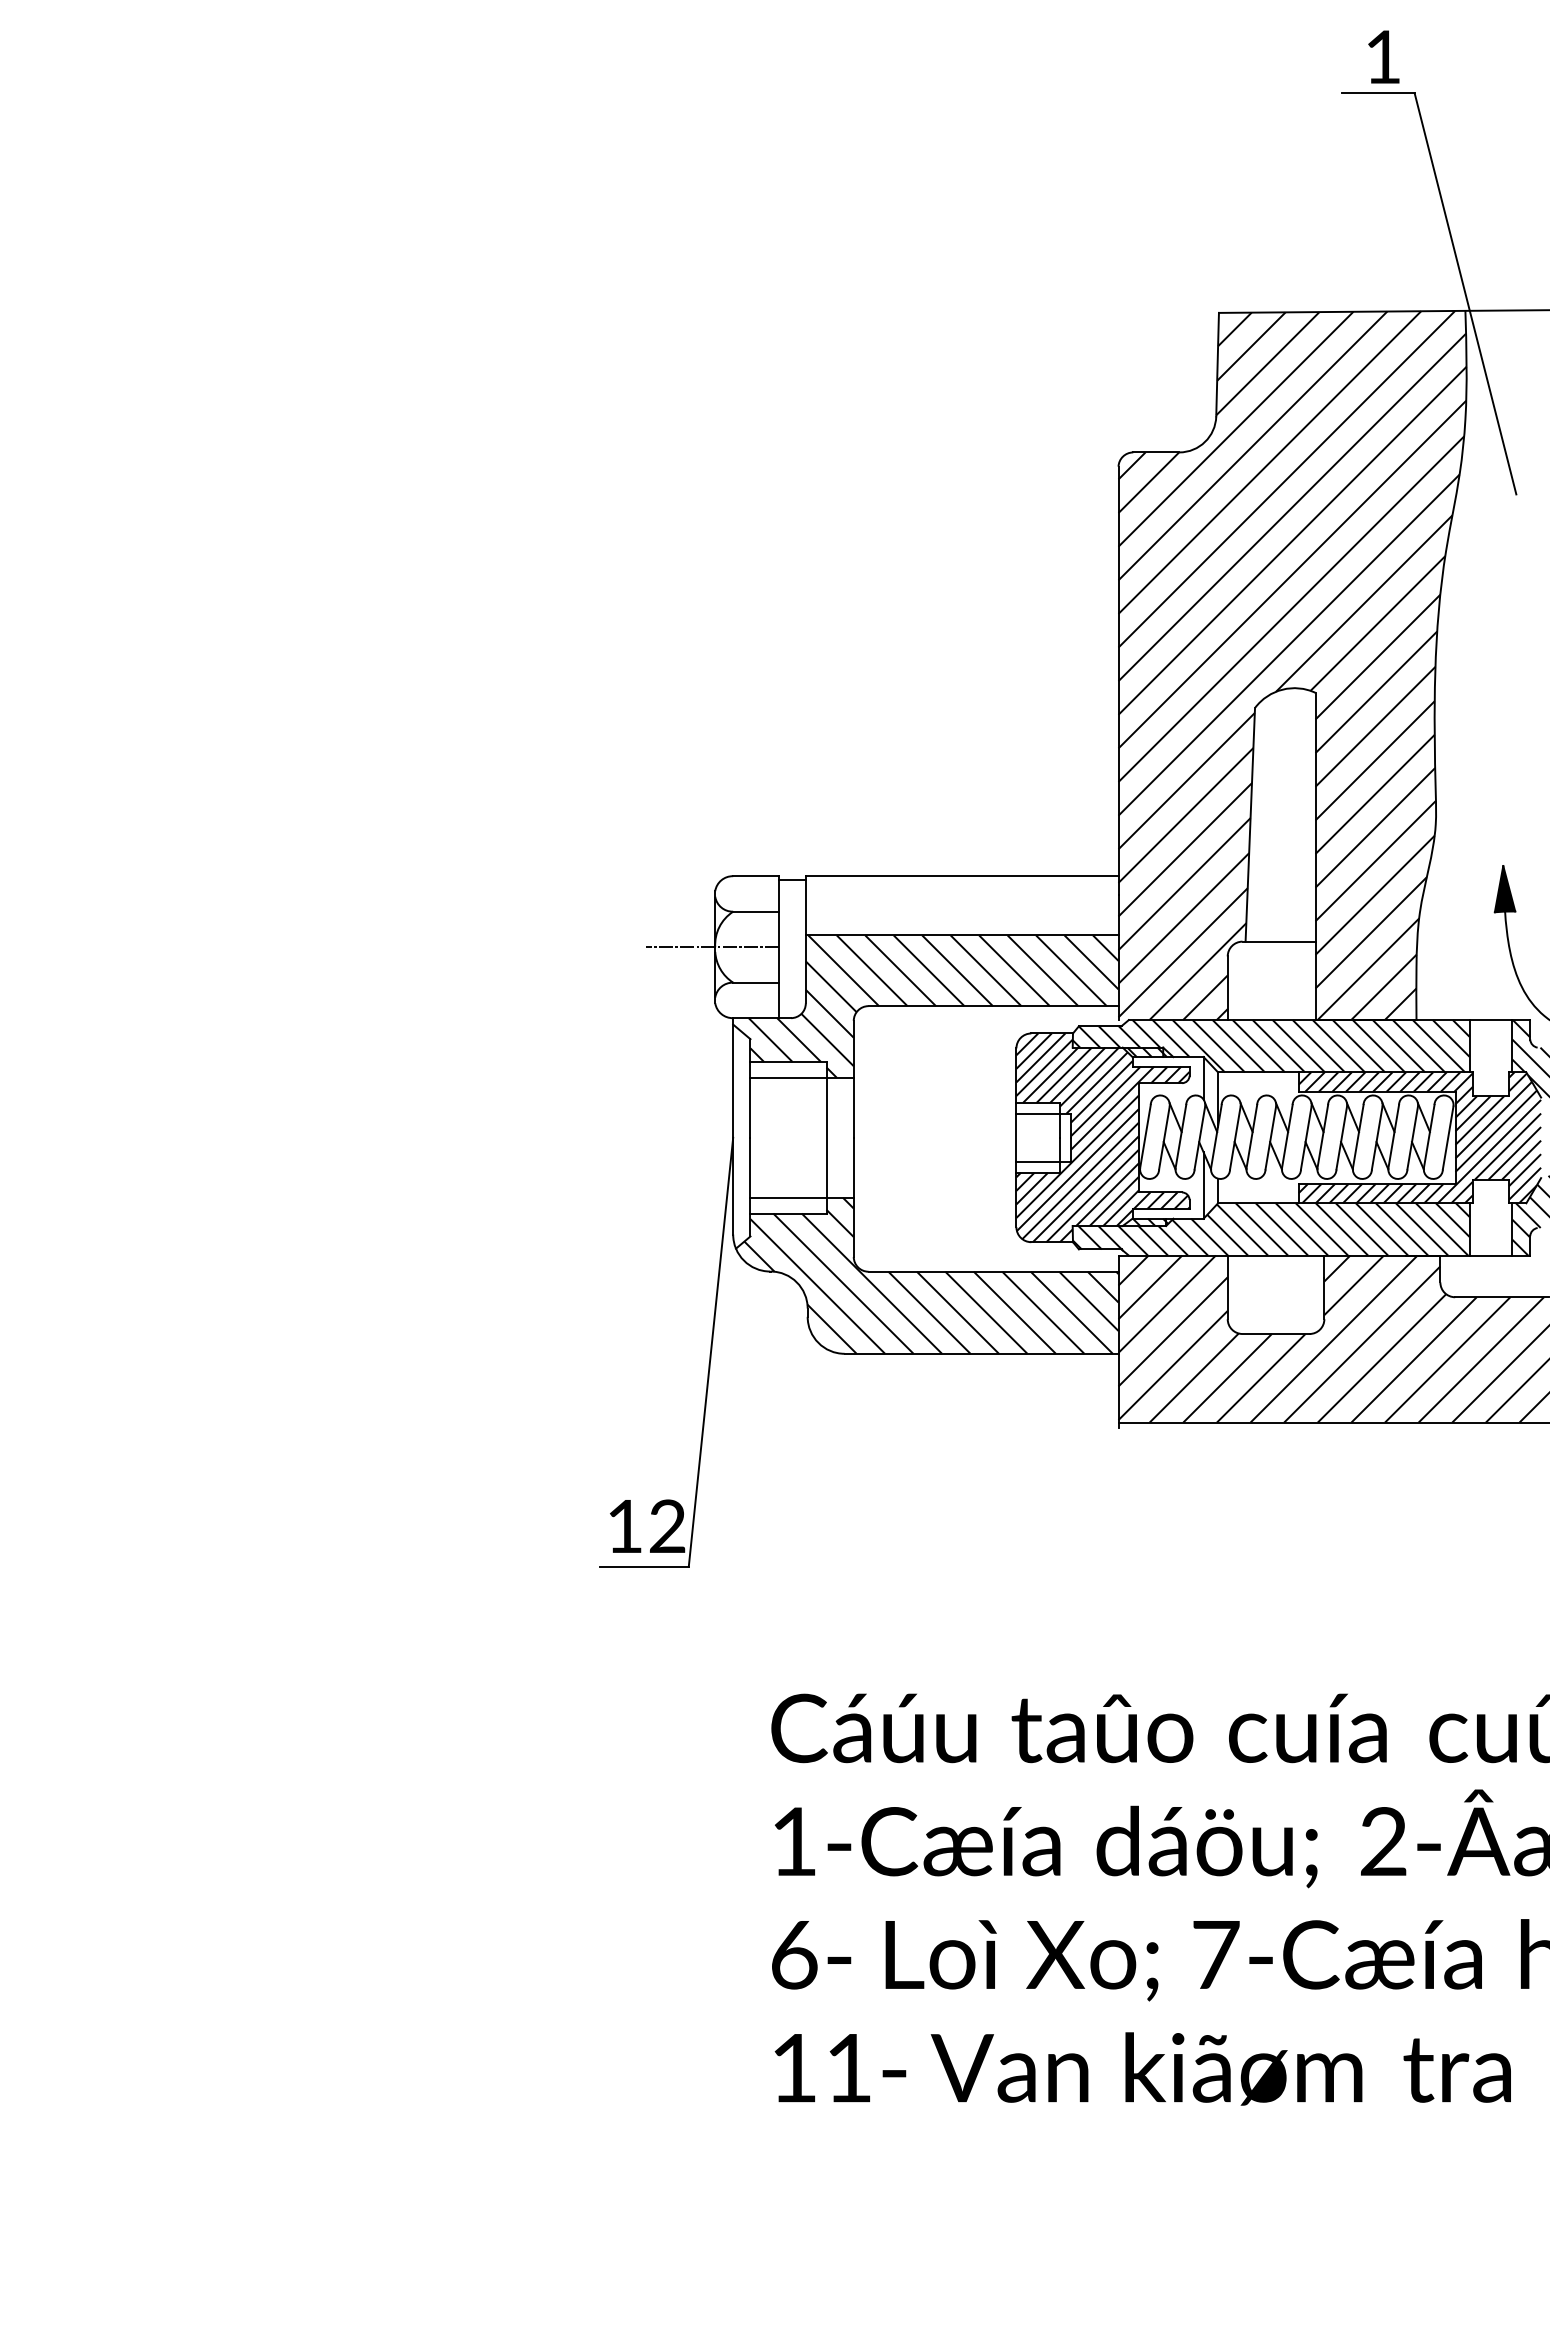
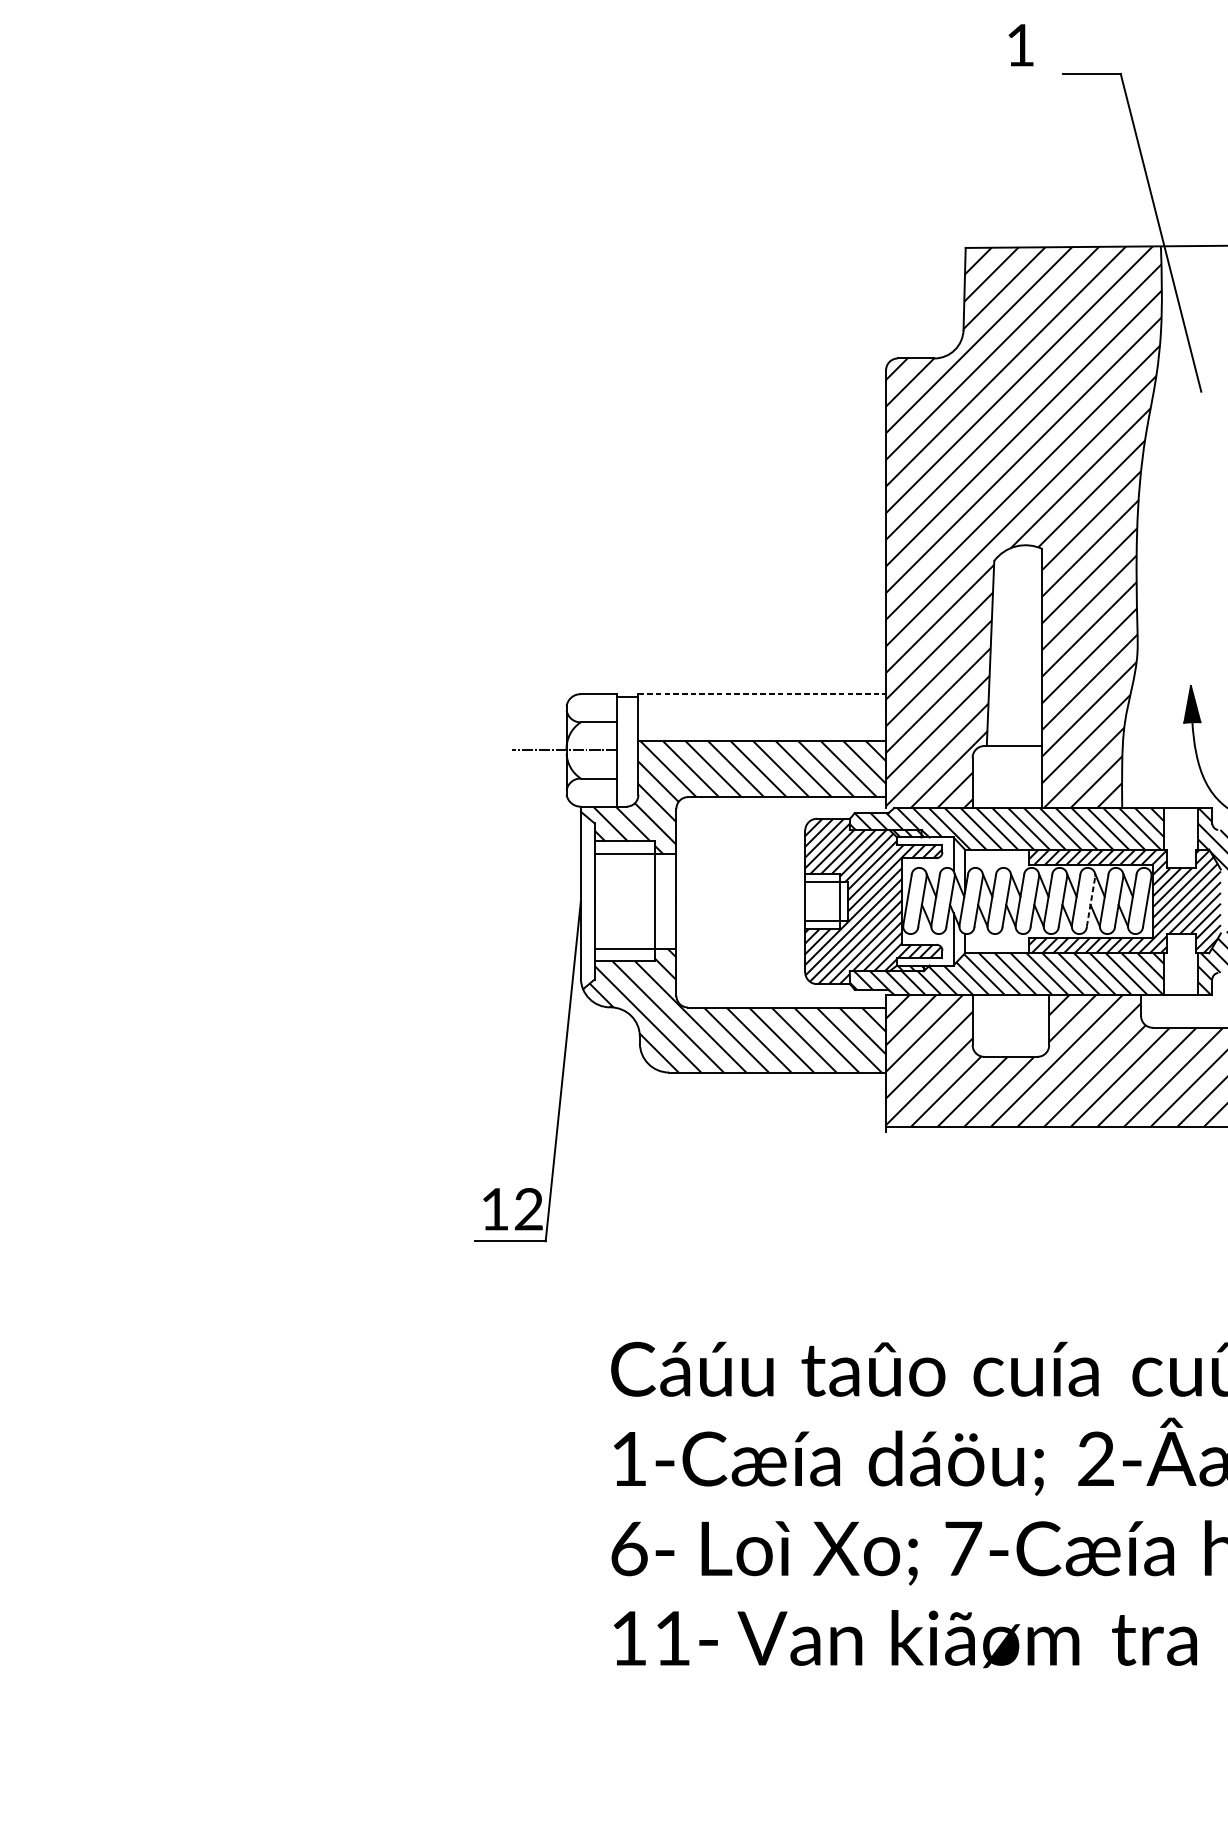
text: (1383, 56) -> (1020, 44), moved
line: (962, 876) -> (762, 694), solid -> dashed
line: (1377, 1138) -> (1091, 901), solid -> dashed

